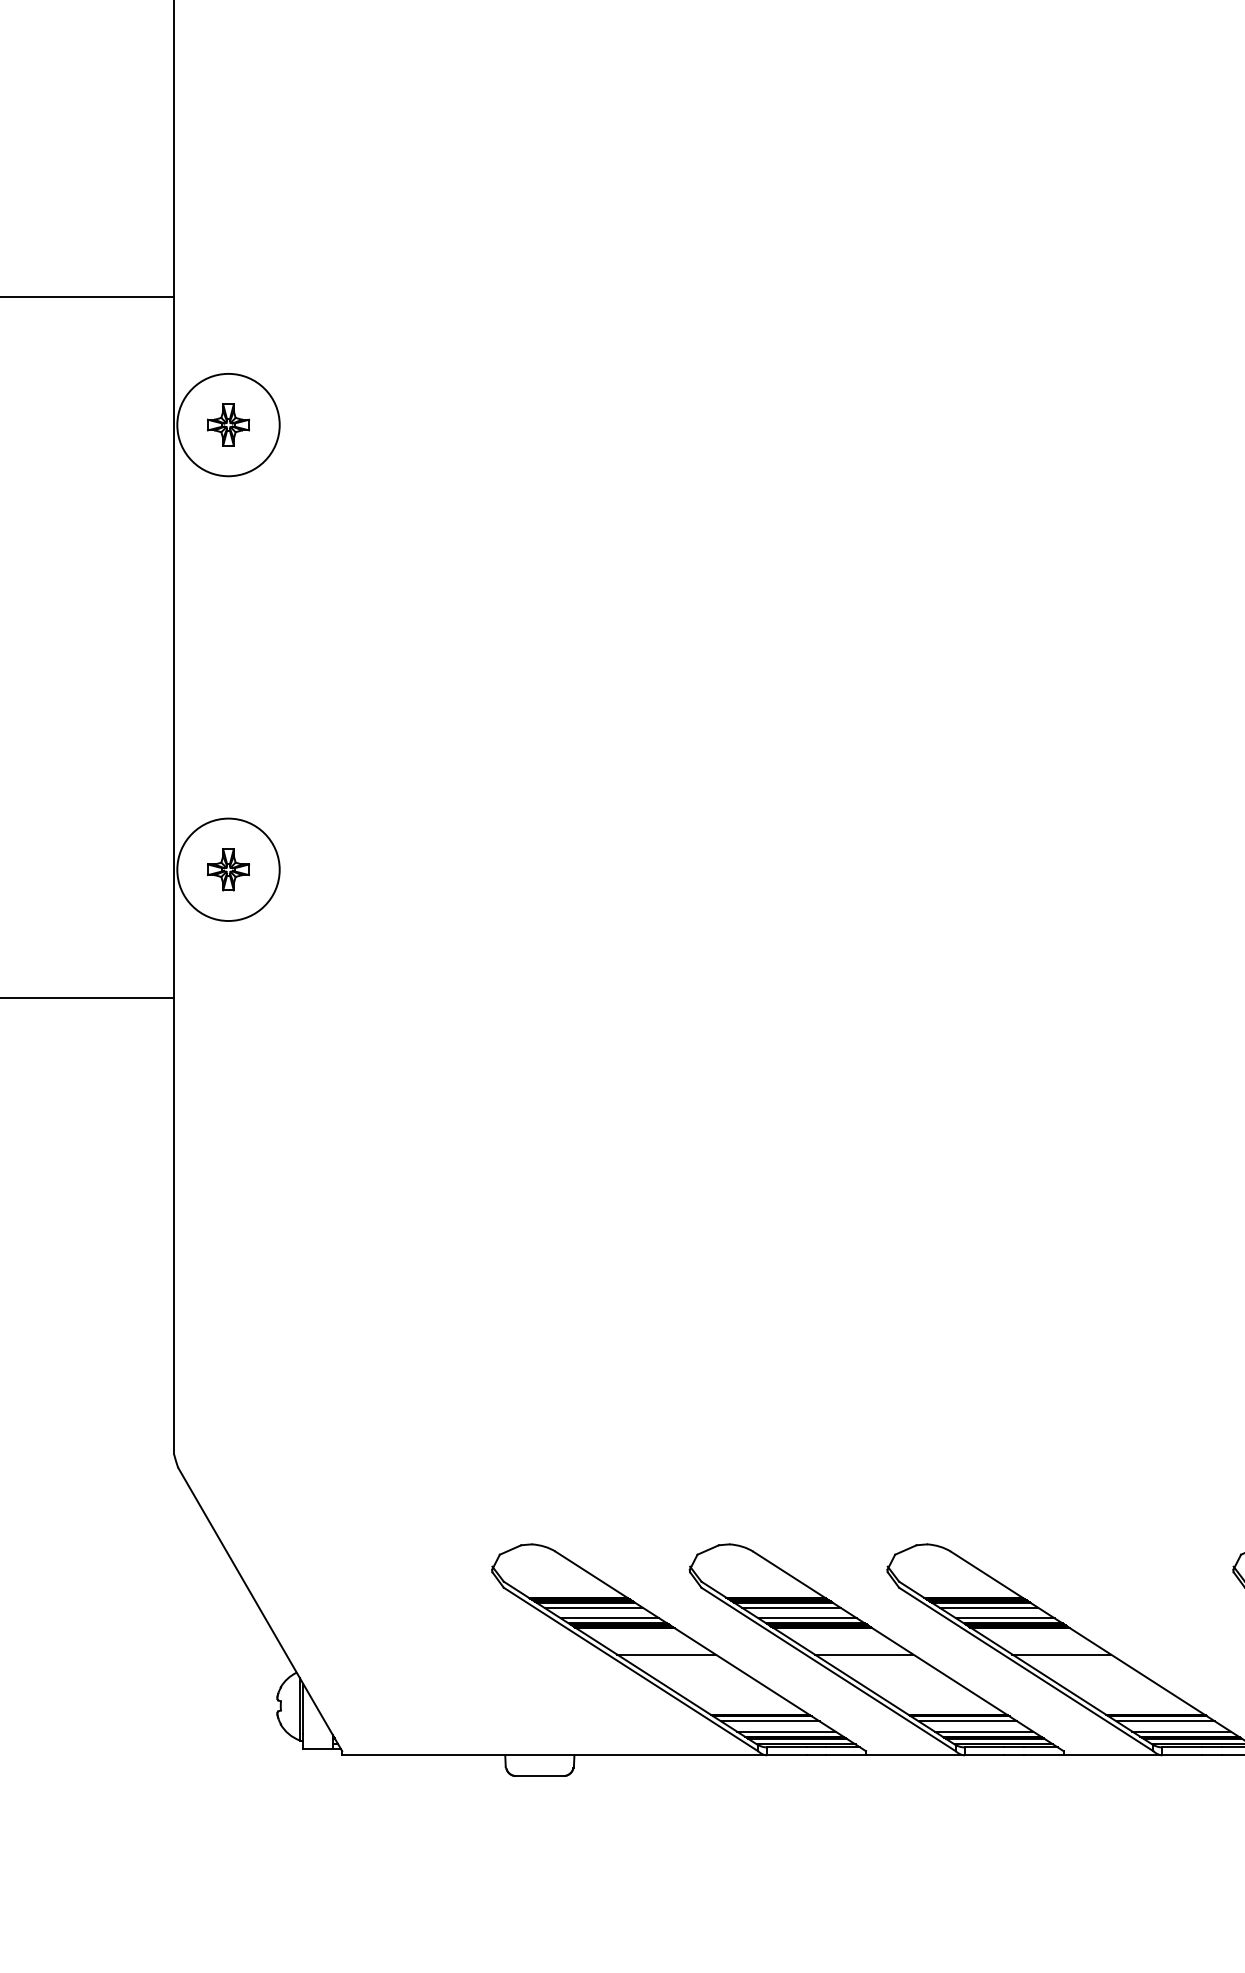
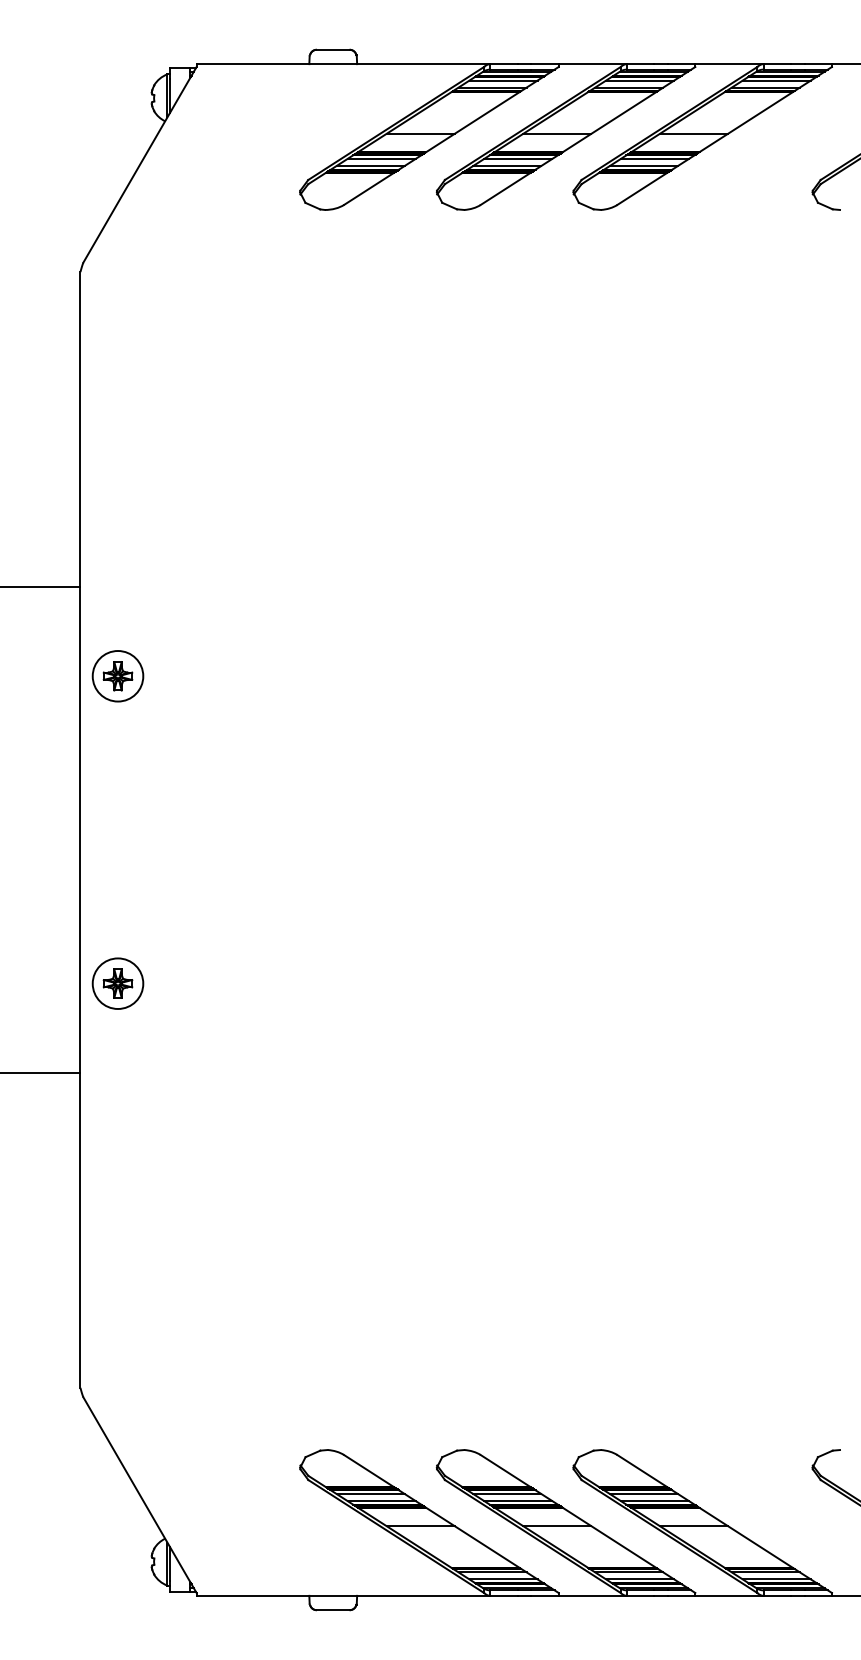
circle: (227, 425) -> (117, 676), size x0.71
circle: (227, 869) -> (117, 983), size x0.71

